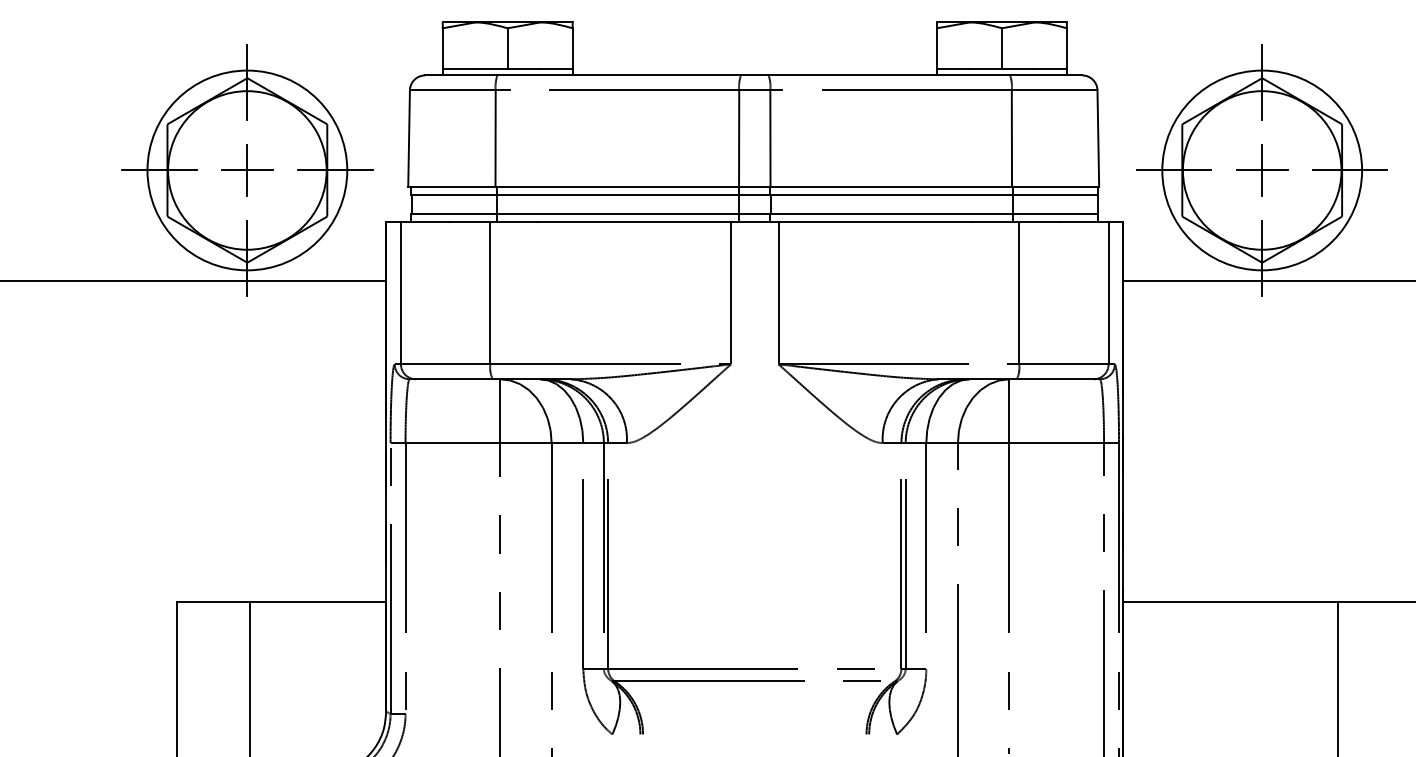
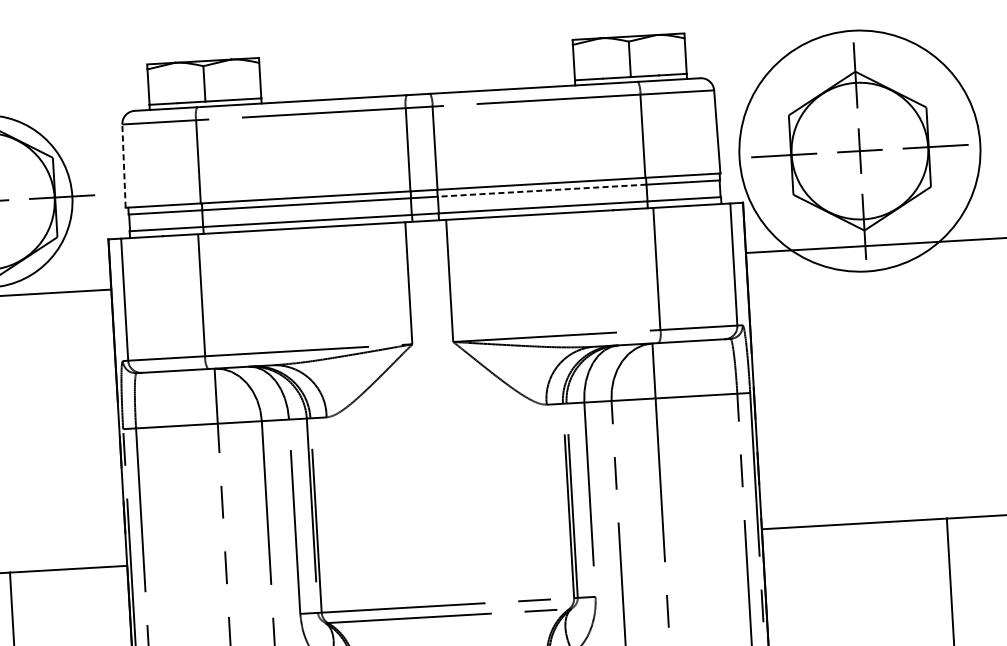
line: (409, 138) -> (124, 165), solid -> dashed
circle: (1262, 170) -> (860, 151), size x1.4
line: (891, 195) -> (542, 191), solid -> dashed

